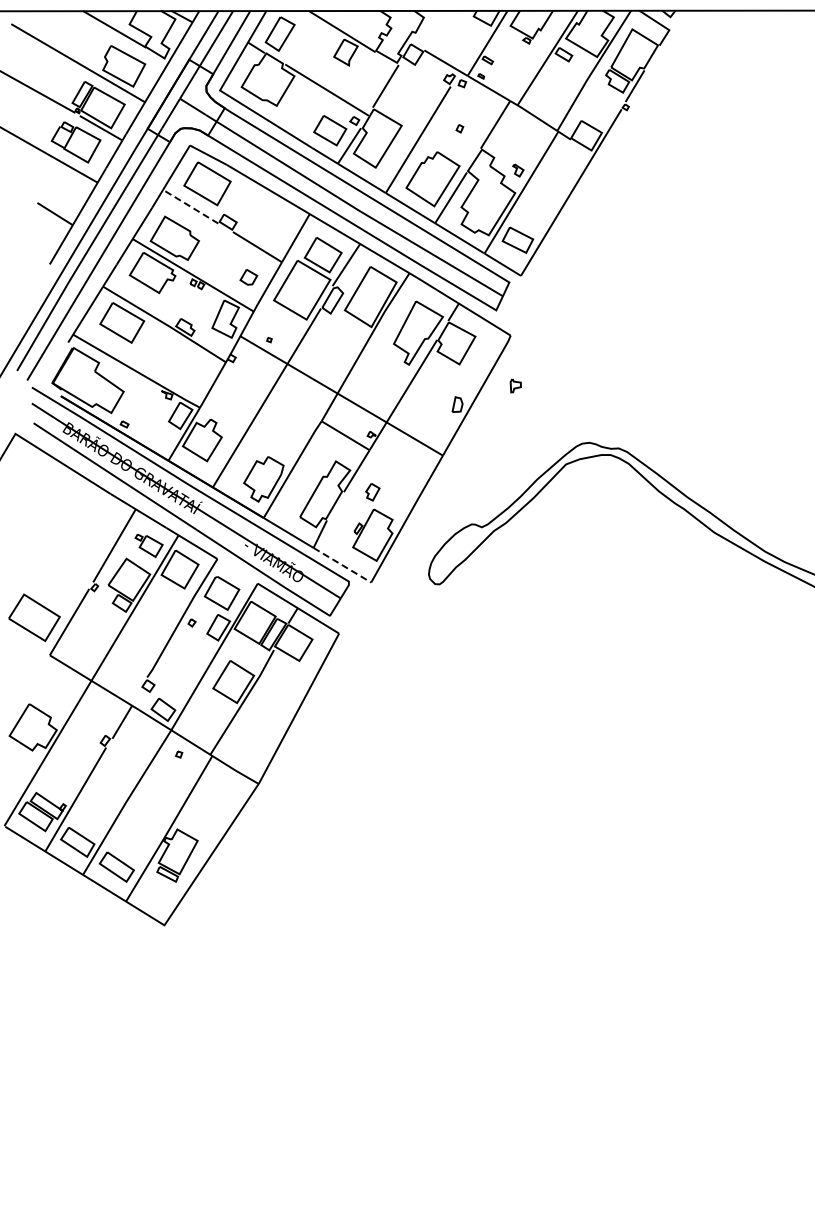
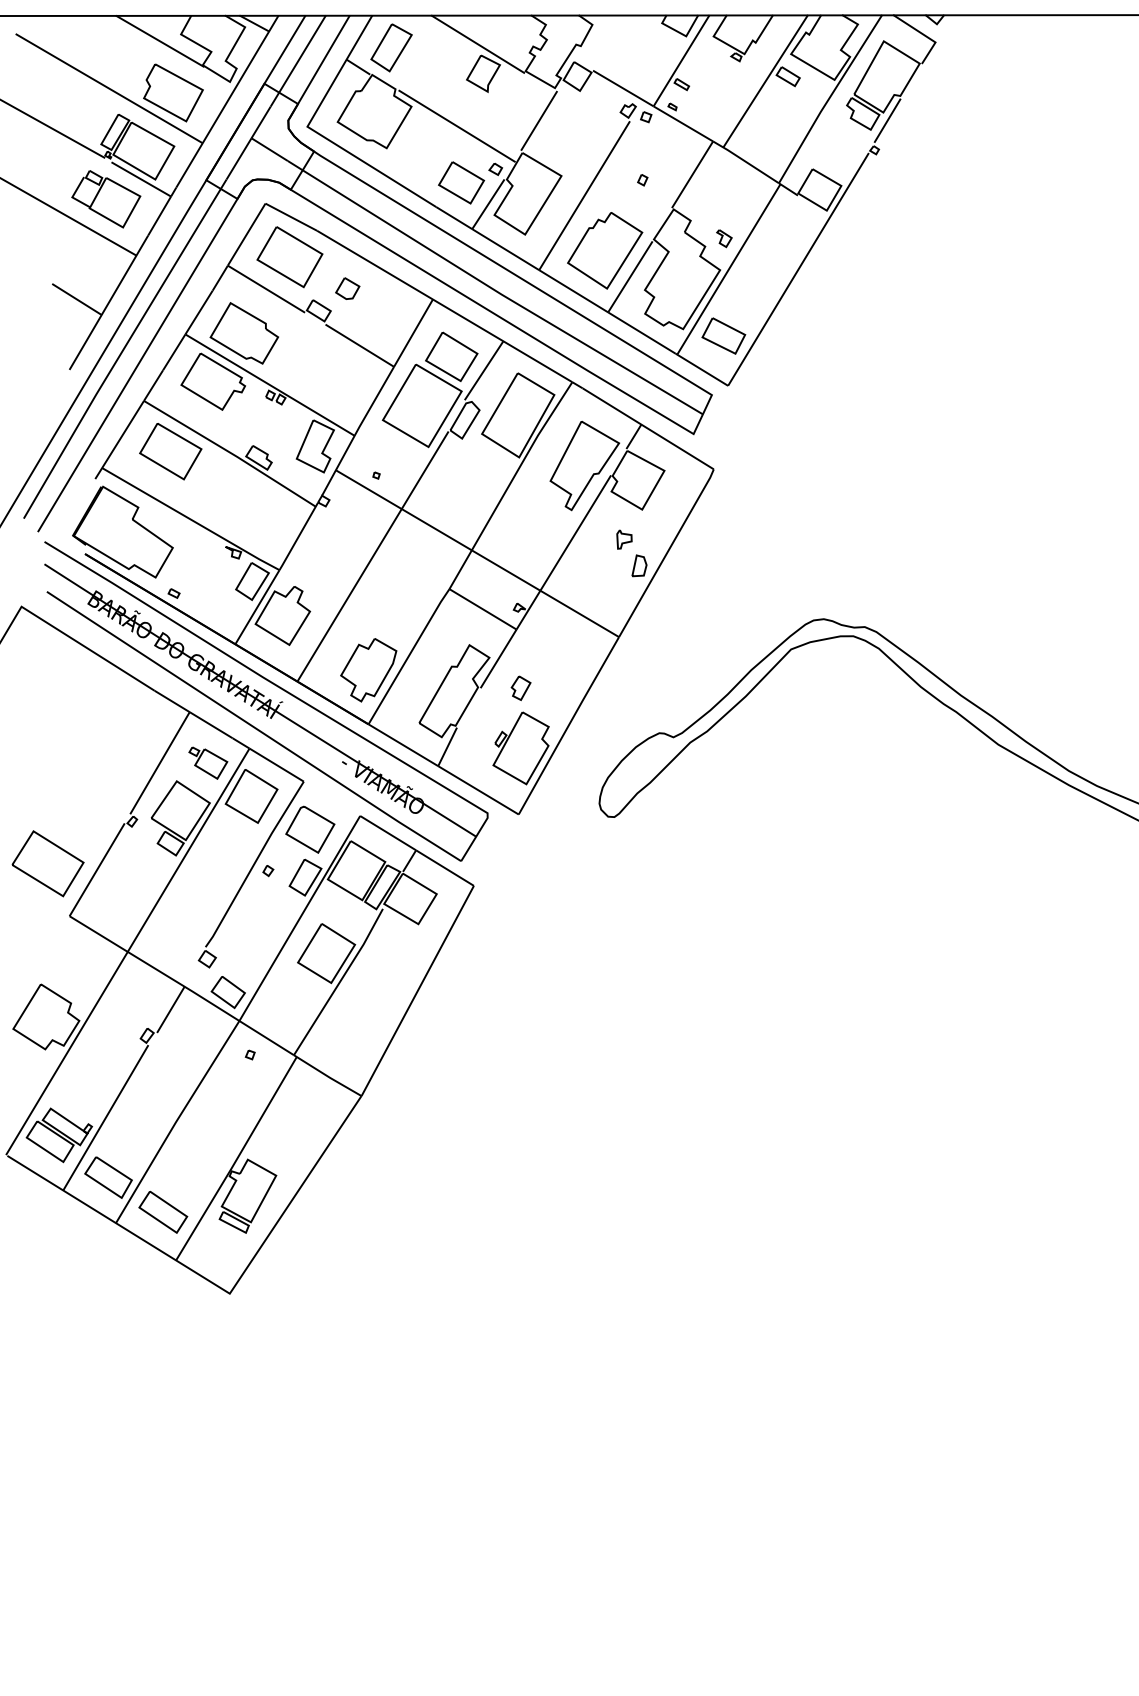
line: (190, 206) -> (266, 288), dashed -> solid
part: (248, 277) -> (347, 288), moved
part: (515, 385) -> (624, 539), moved
line: (342, 565) -> (478, 790), dashed -> solid

